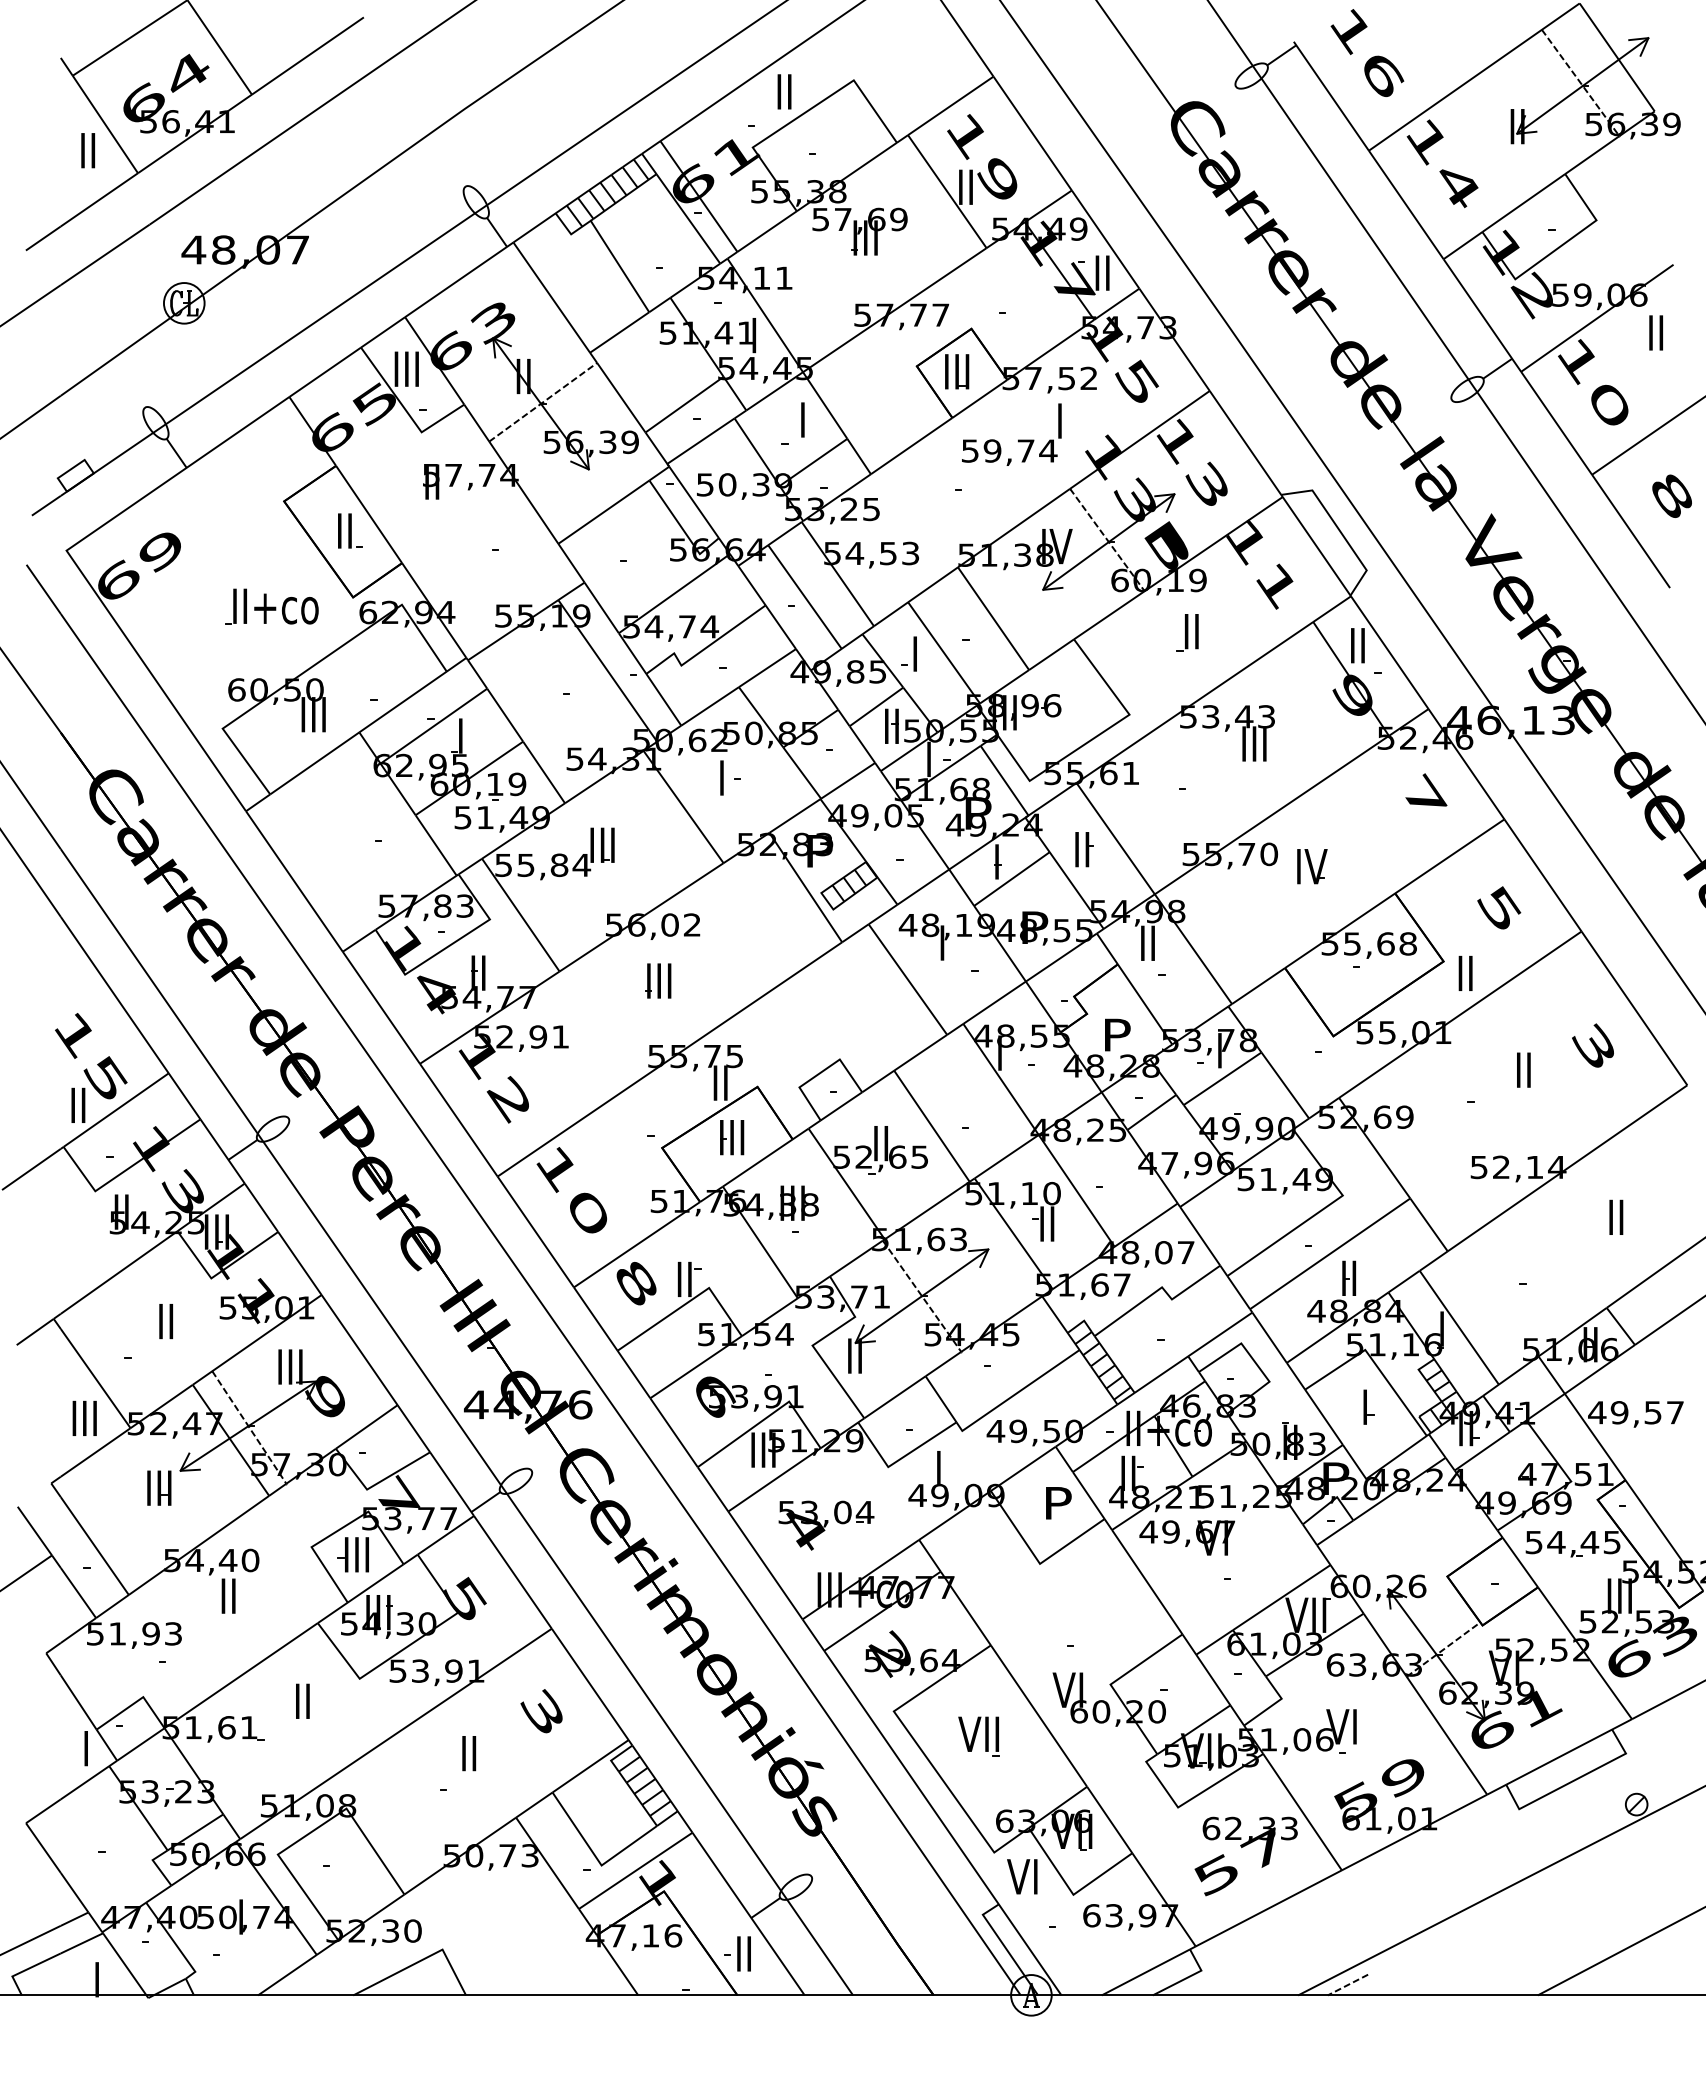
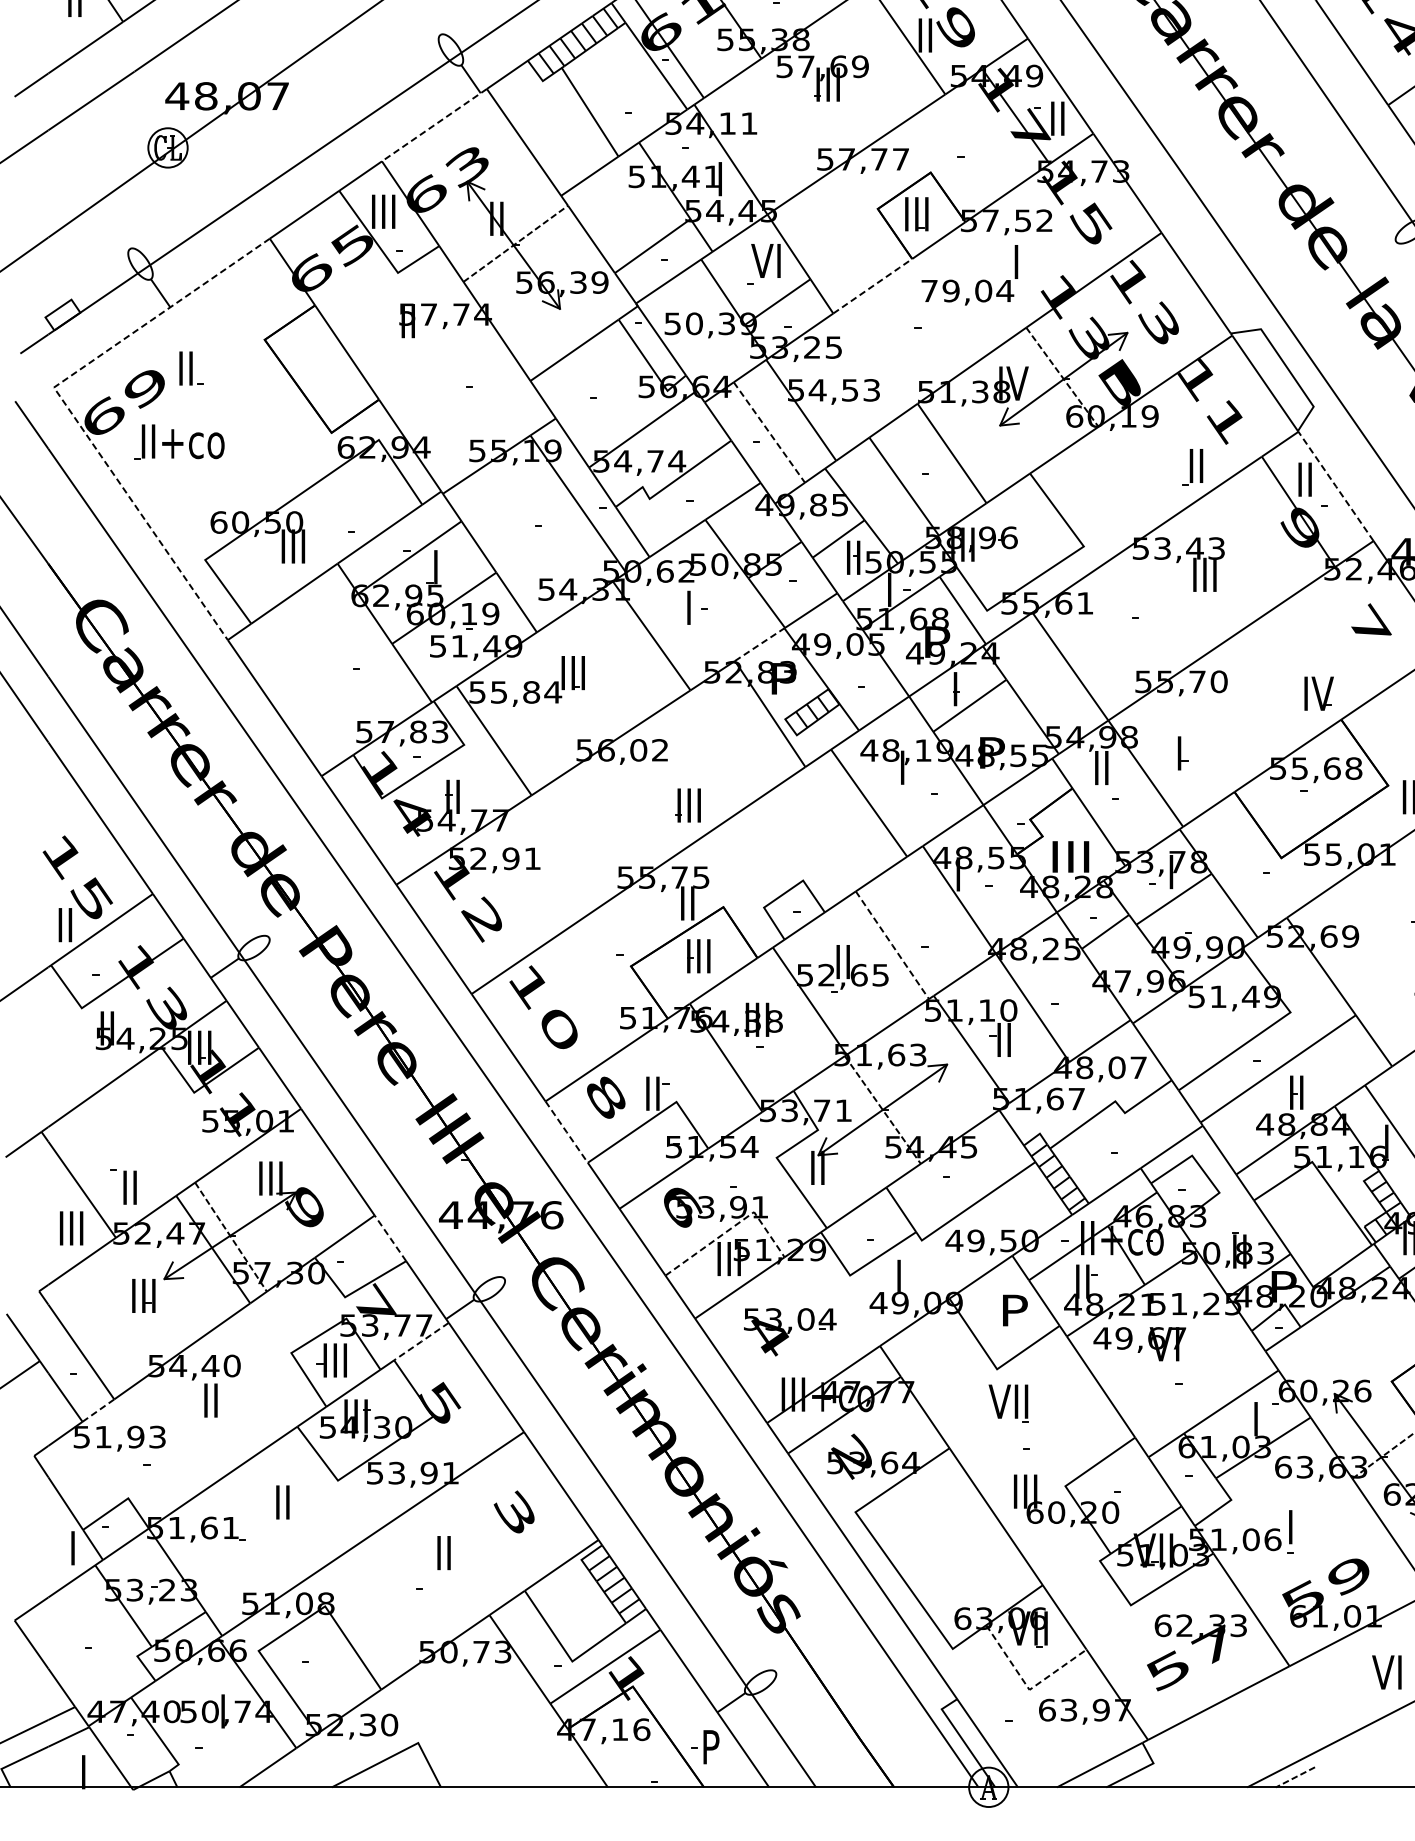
line: (459, 279) -> (434, 124), solid -> dashed
text: (801, 419) -> (766, 260), I -> VI
line: (912, 445) -> (873, 285), solid -> dashed
text: (998, 450) -> (956, 290), 59,74 -> 79,04
part: (350, 530) -> (191, 368), moved
line: (79, 569) -> (66, 405), solid -> dashed
line: (804, 597) -> (768, 432), solid -> dashed
part: (271, 606) -> (178, 441), moved
part: (1187, 632) -> (1192, 466), moved
line: (1389, 652) -> (1335, 486), solid -> dashed
part: (908, 653) -> (869, 487), removed
line: (794, 815) -> (759, 644), solid -> dashed
part: (1084, 849) -> (1040, 677), removed
part: (1312, 866) -> (1319, 693), moved
part: (658, 980) -> (688, 805), moved
text: (1115, 1034) -> (1070, 856), P -> III
line: (931, 1126) -> (891, 945), solid -> dashed
line: (595, 1319) -> (566, 1132), solid -> dashed
text: (165, 1321) -> (129, 1187), moved
part: (1368, 1406) -> (1182, 752), moved
line: (767, 1417) -> (733, 1227), solid -> dashed
line: (413, 1428) -> (390, 1238), solid -> dashed
line: (445, 1535) -> (421, 1341), solid -> dashed
line: (112, 1606) -> (98, 1410), solid -> dashed
text: (1305, 1614) -> (1254, 1418), VII -> I
text: (1067, 1689) -> (1023, 1490), VI -> III
text: (1341, 1726) -> (1289, 1526), VI -> I
part: (978, 1736) -> (1008, 1403), moved
text: (1022, 1876) -> (1387, 1672), moved
line: (1071, 1892) -> (1027, 1687), solid -> dashed
text: (745, 1953) -> (711, 1746), II -> P

